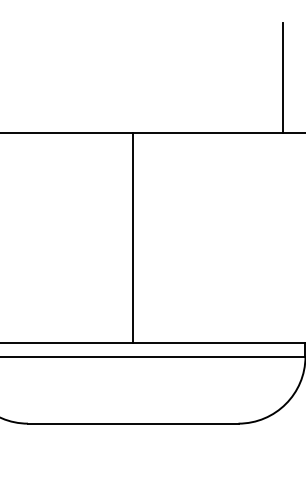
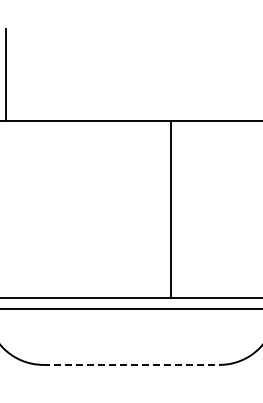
line: (282, 77) -> (256, 74), removed
line: (133, 238) -> (170, 209), moved
line: (133, 423) -> (131, 364), solid -> dashed

